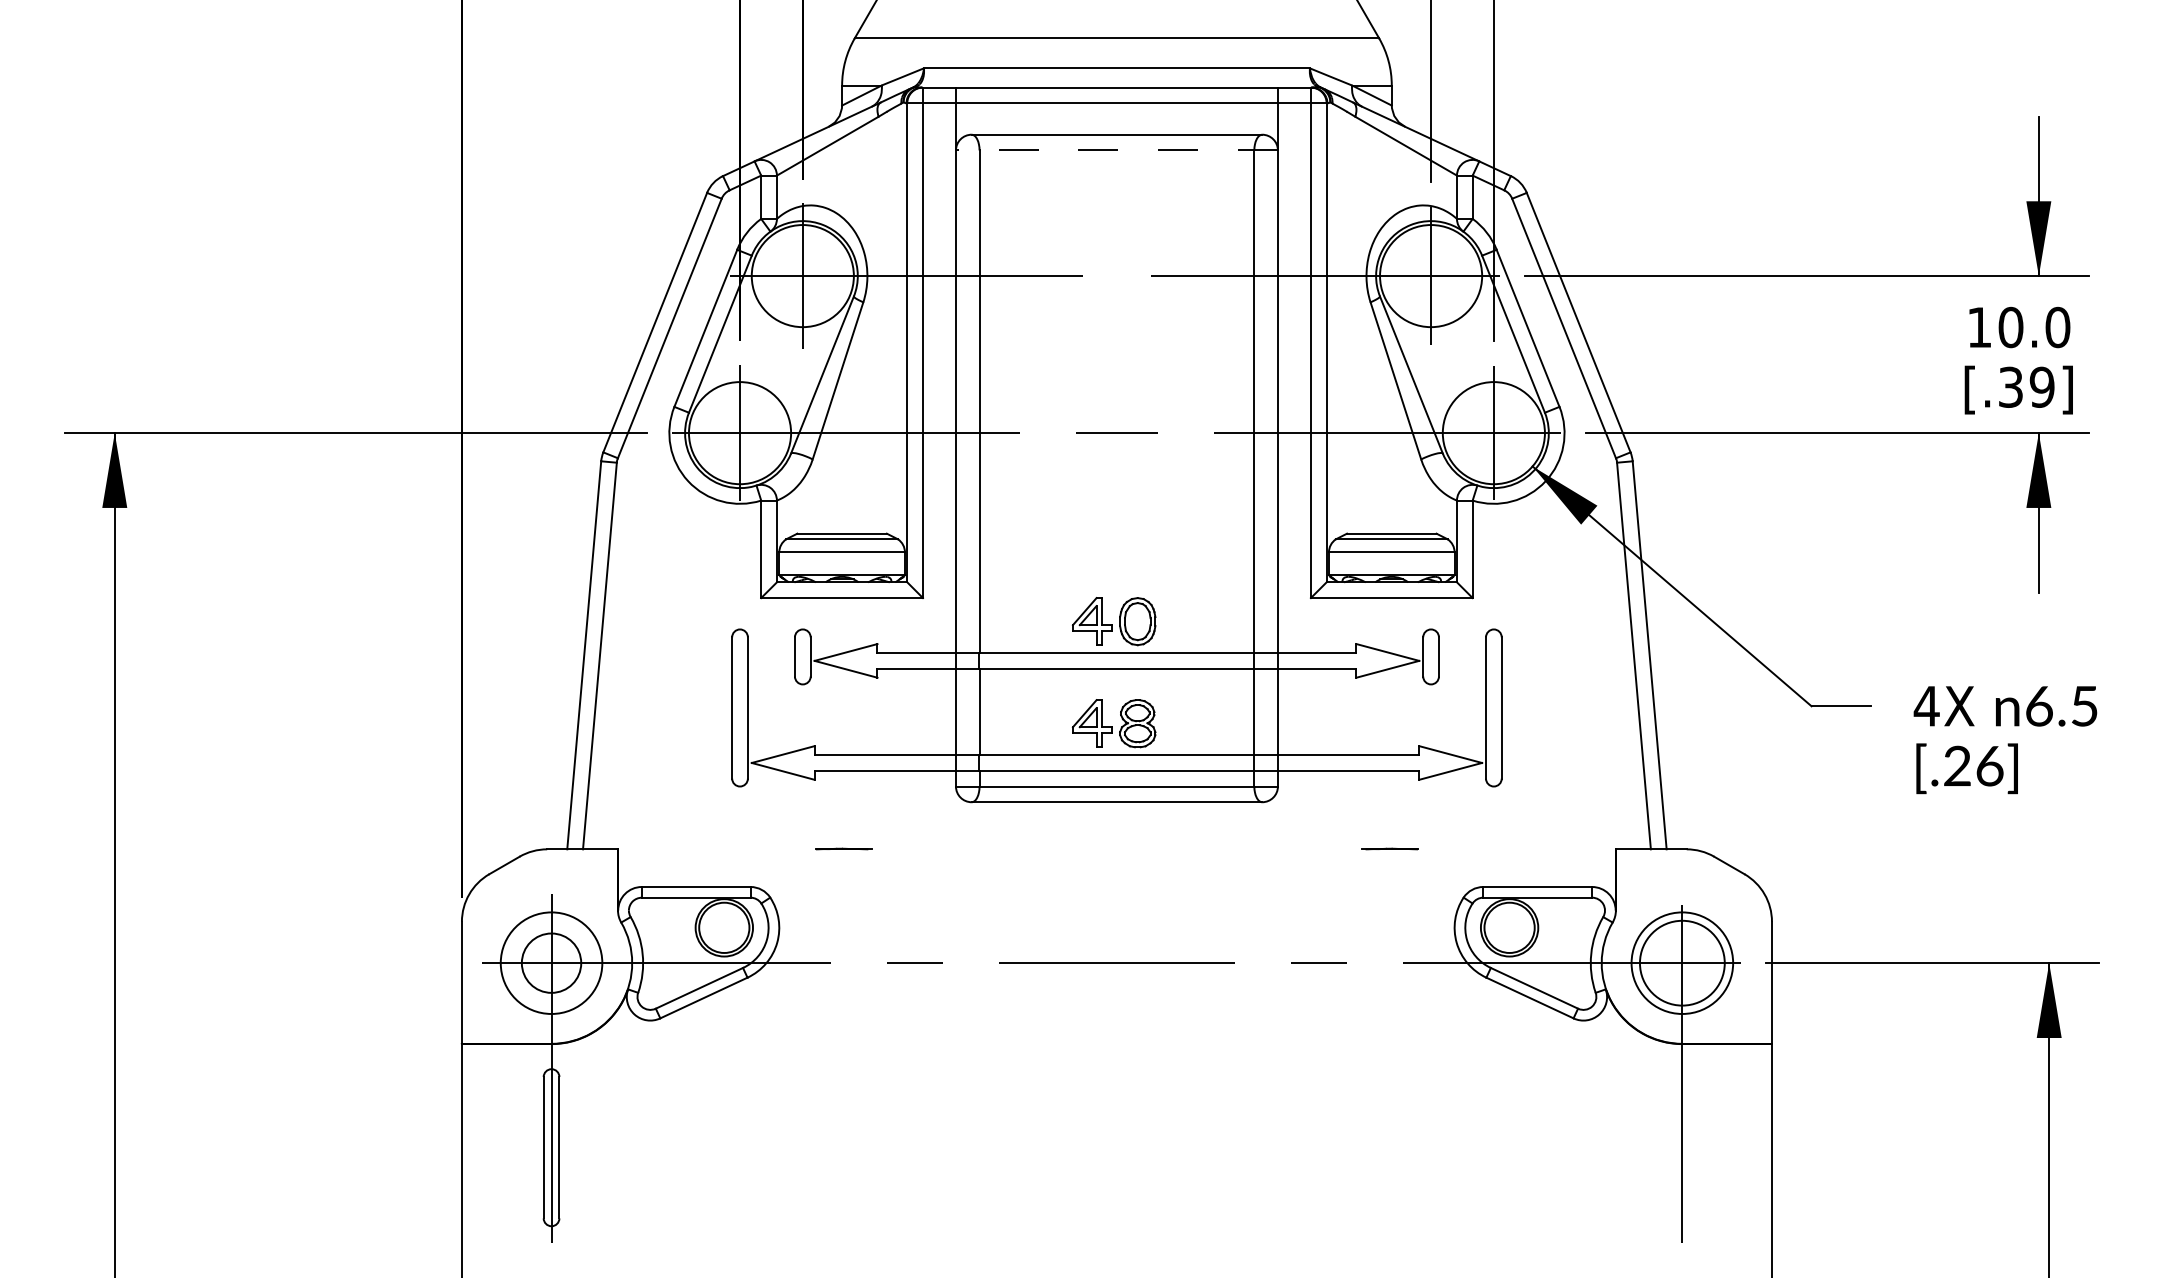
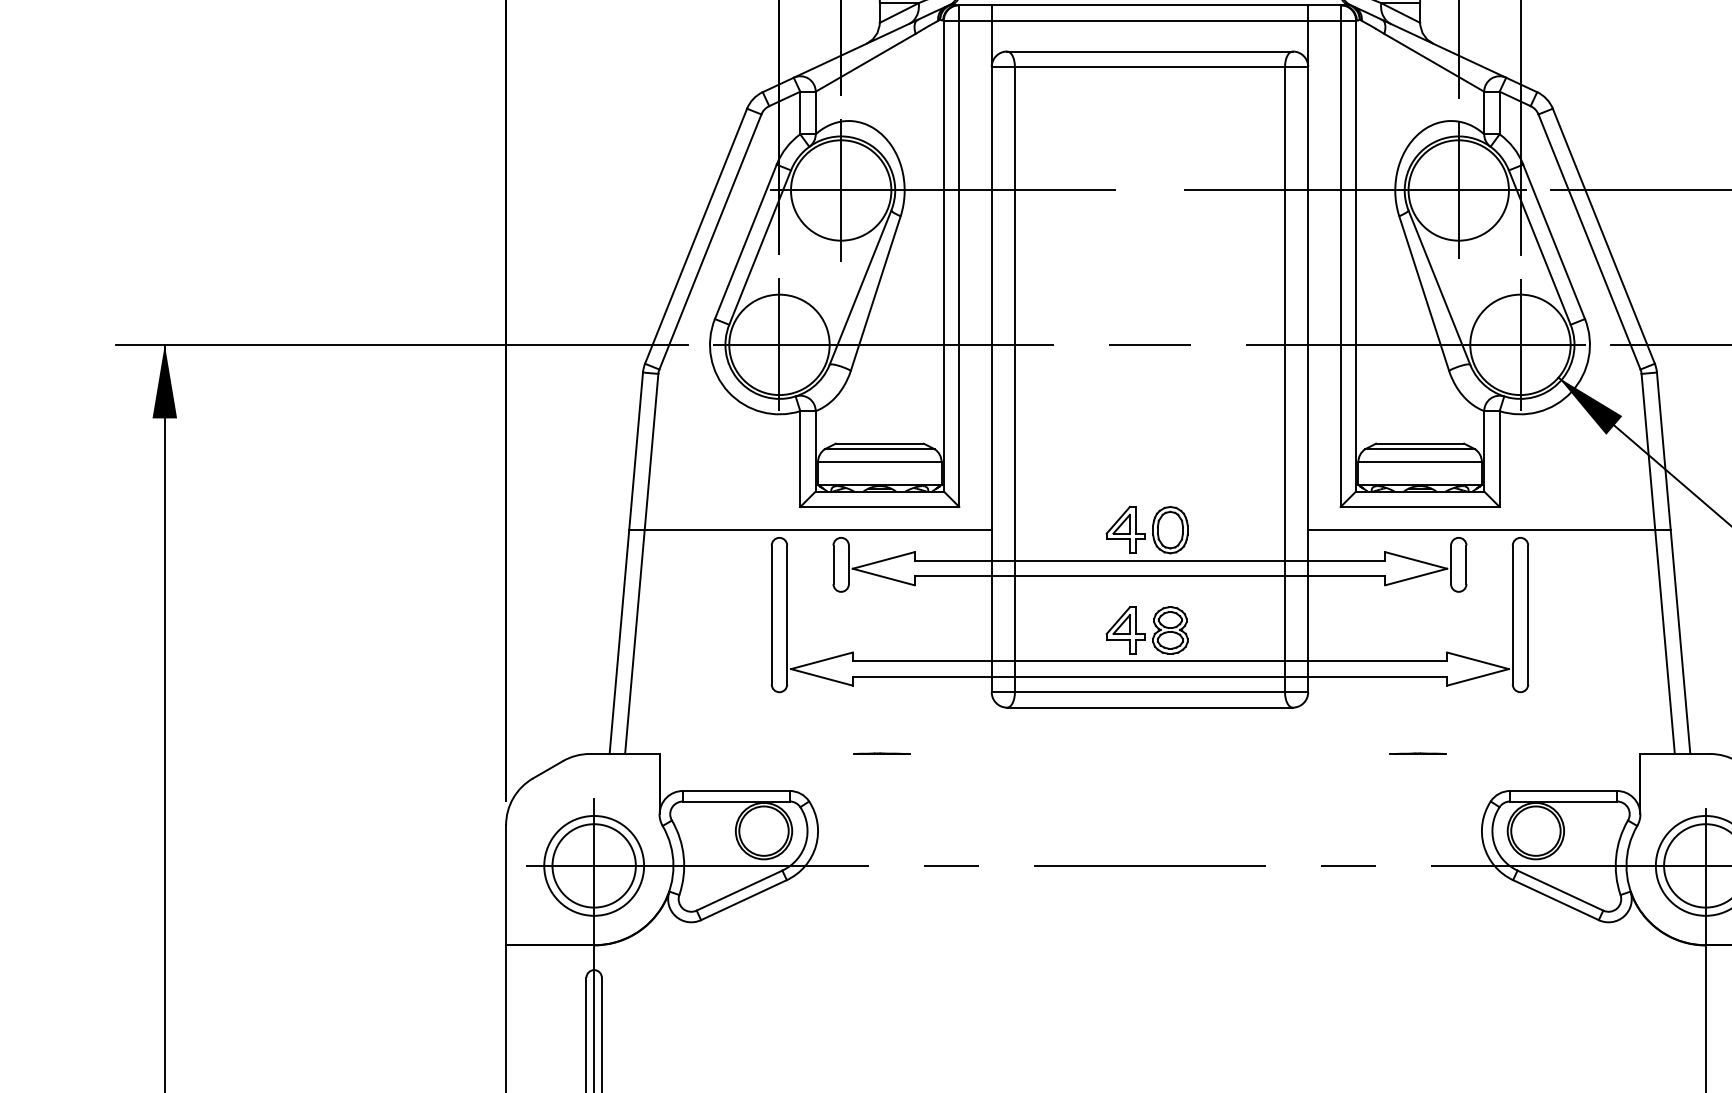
line: (1116, 150) -> (1149, 67), dashed -> solid
line: (771, 621) -> (810, 530), added
line: (1461, 621) -> (1488, 530), added
circle: (551, 962) -> (594, 865), size x1.43

